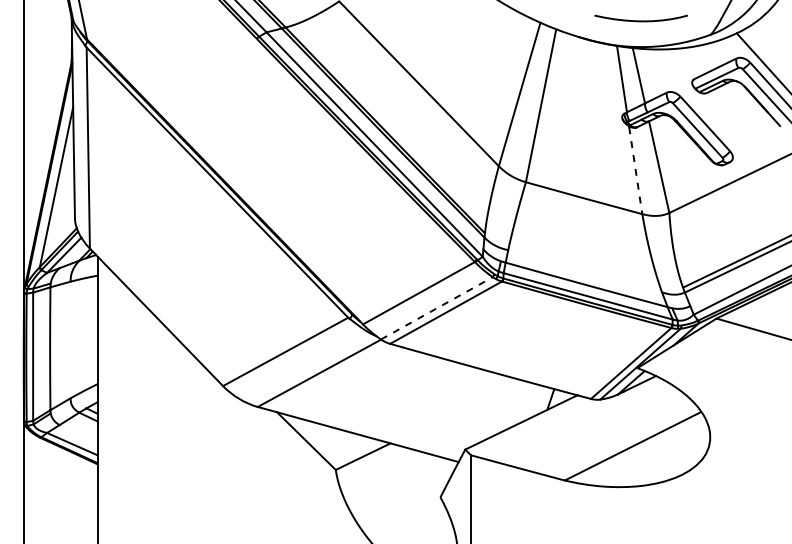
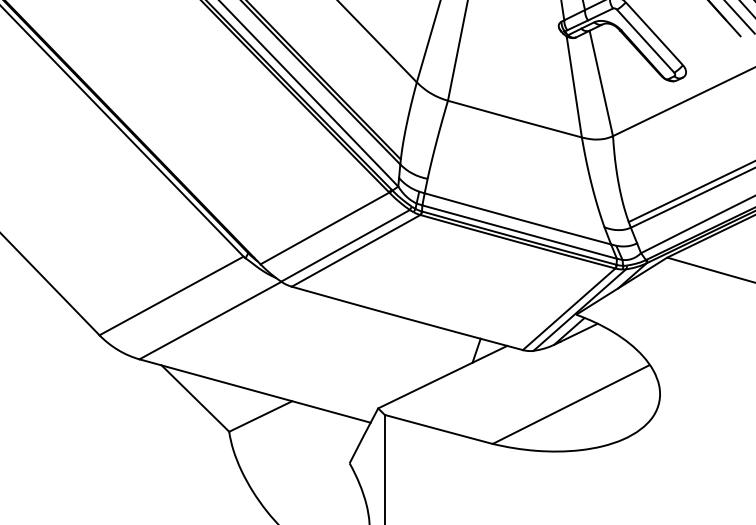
line: (635, 170) -> (574, 87), dashed -> solid
line: (437, 308) -> (346, 246), dashed -> solid

